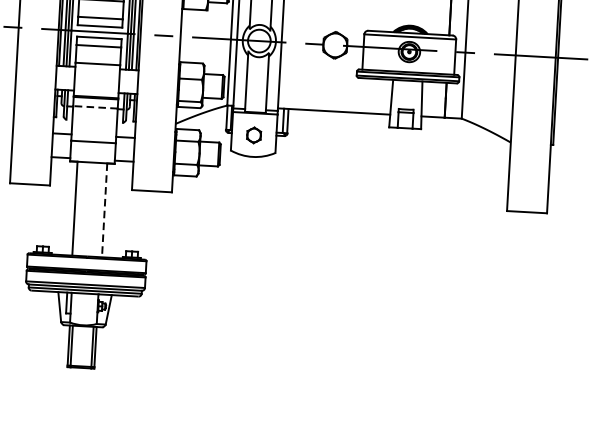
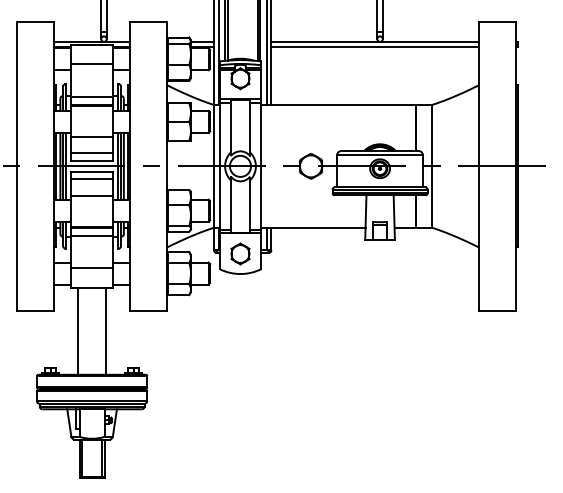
line: (95, 107) -> (92, 236), dashed -> solid
part: (254, 134) -> (240, 253), size x1.43
line: (104, 210) -> (105, 331), dashed -> solid

